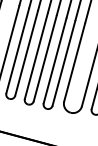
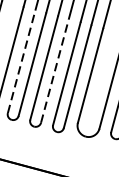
line: (17, 50) -> (21, 61), solid -> dashed
line: (45, 58) -> (55, 70), solid -> dashed

